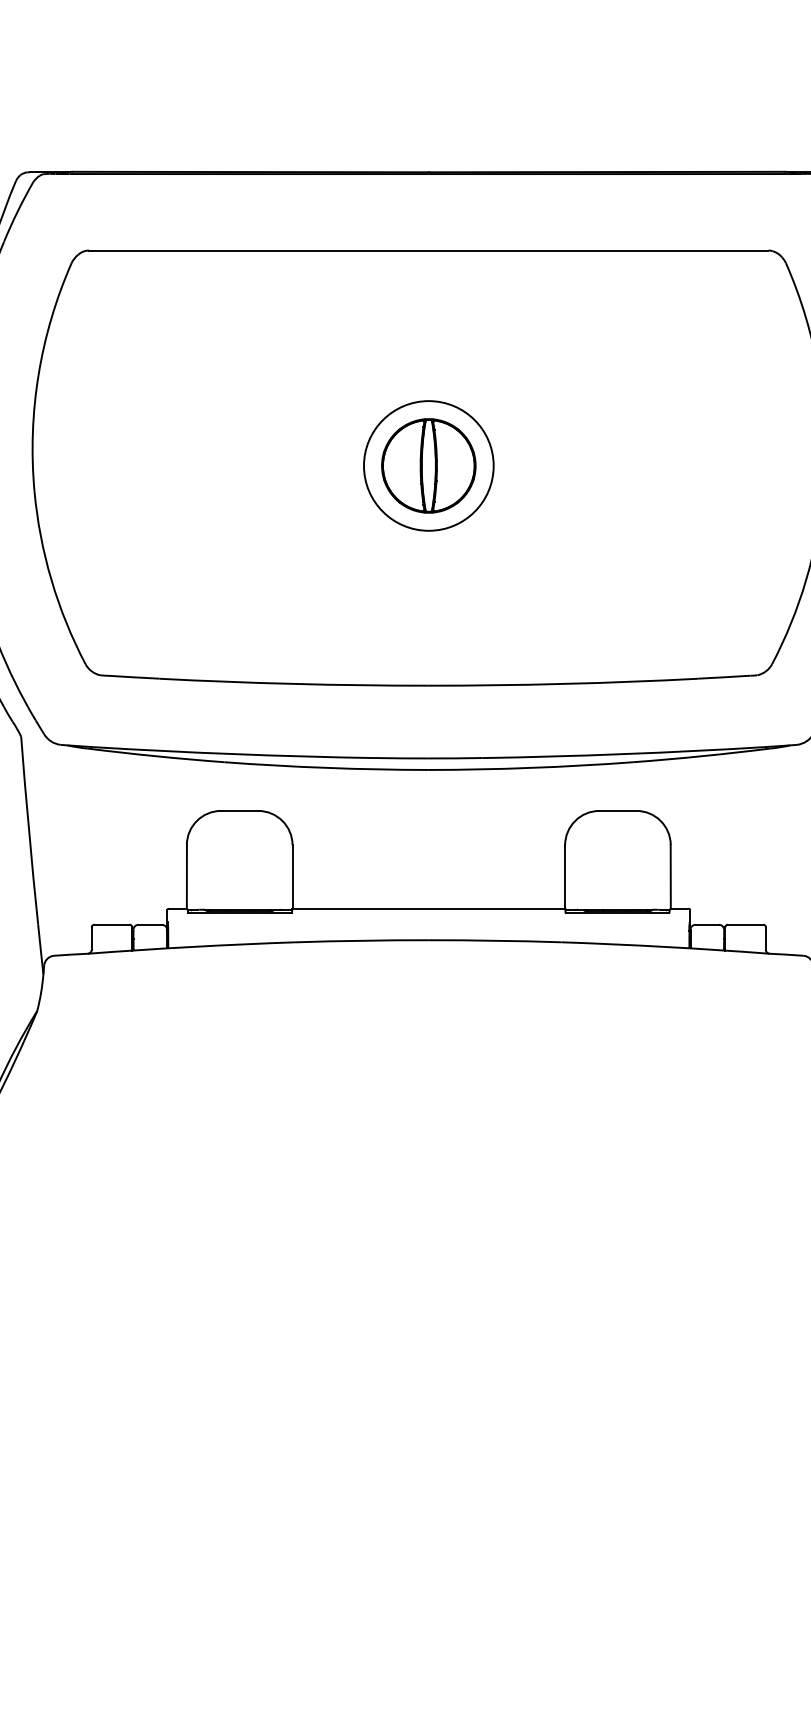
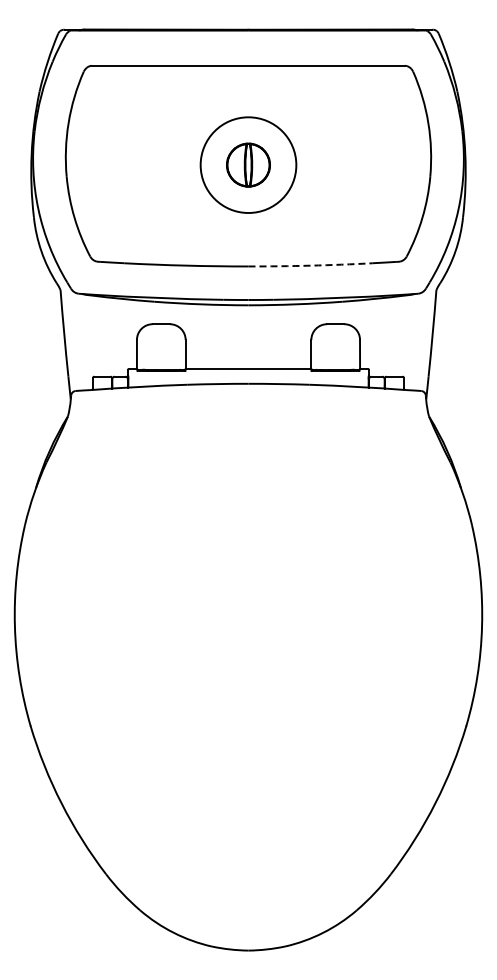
circle: (428, 466) -> (248, 165), size x1.6
arc: (563, 683) -> (310, 265), solid -> dashed

